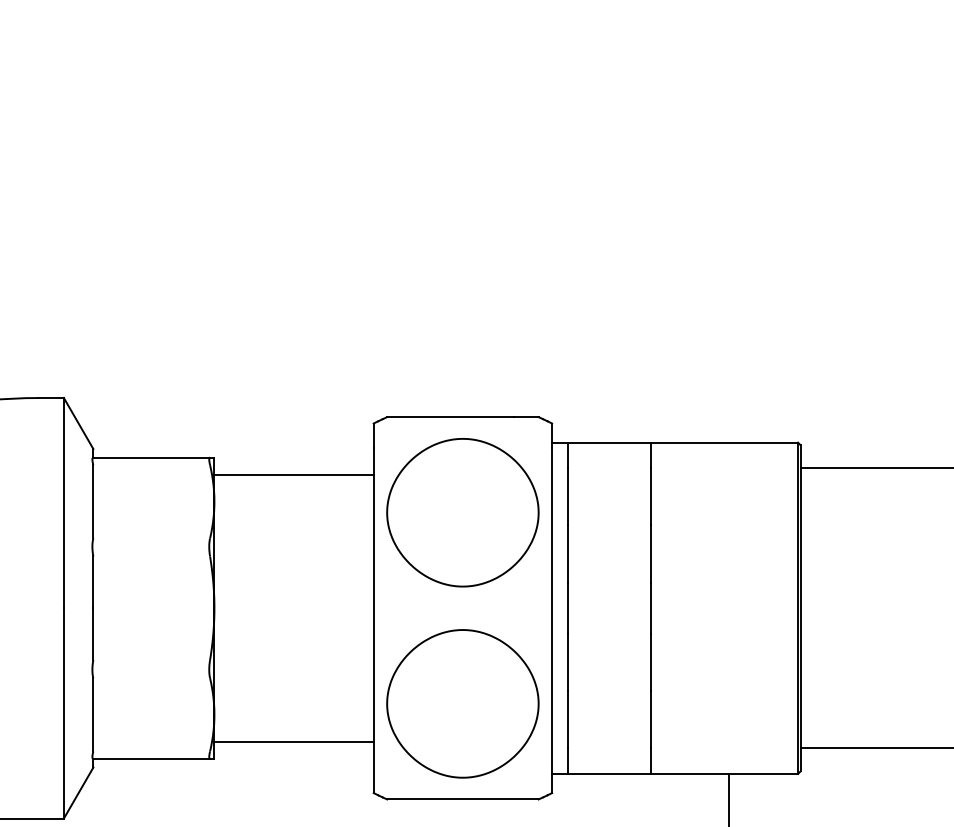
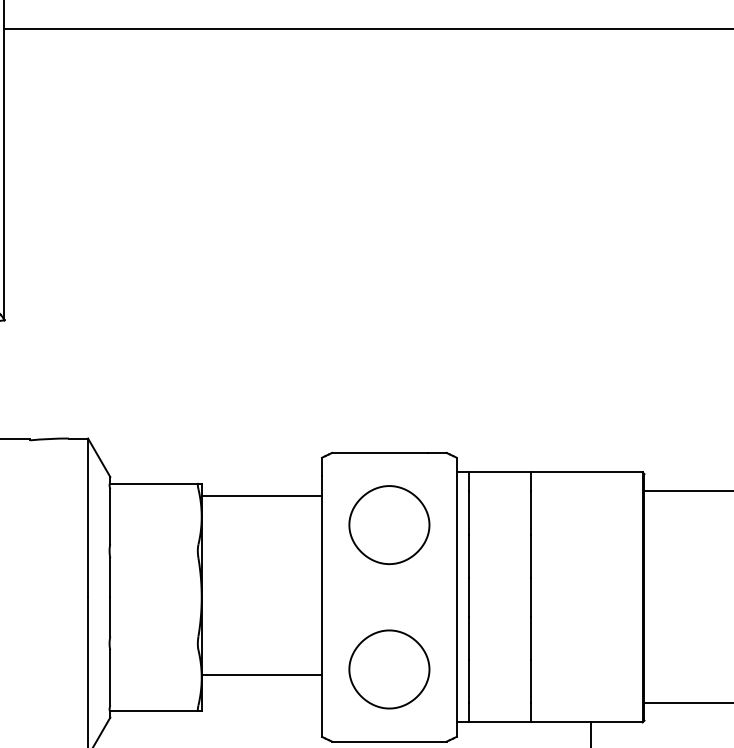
part: (463, 511) -> (389, 524), size x0.7
part: (463, 703) -> (389, 669), size x0.7
line: (293, 742) -> (261, 675), moved

